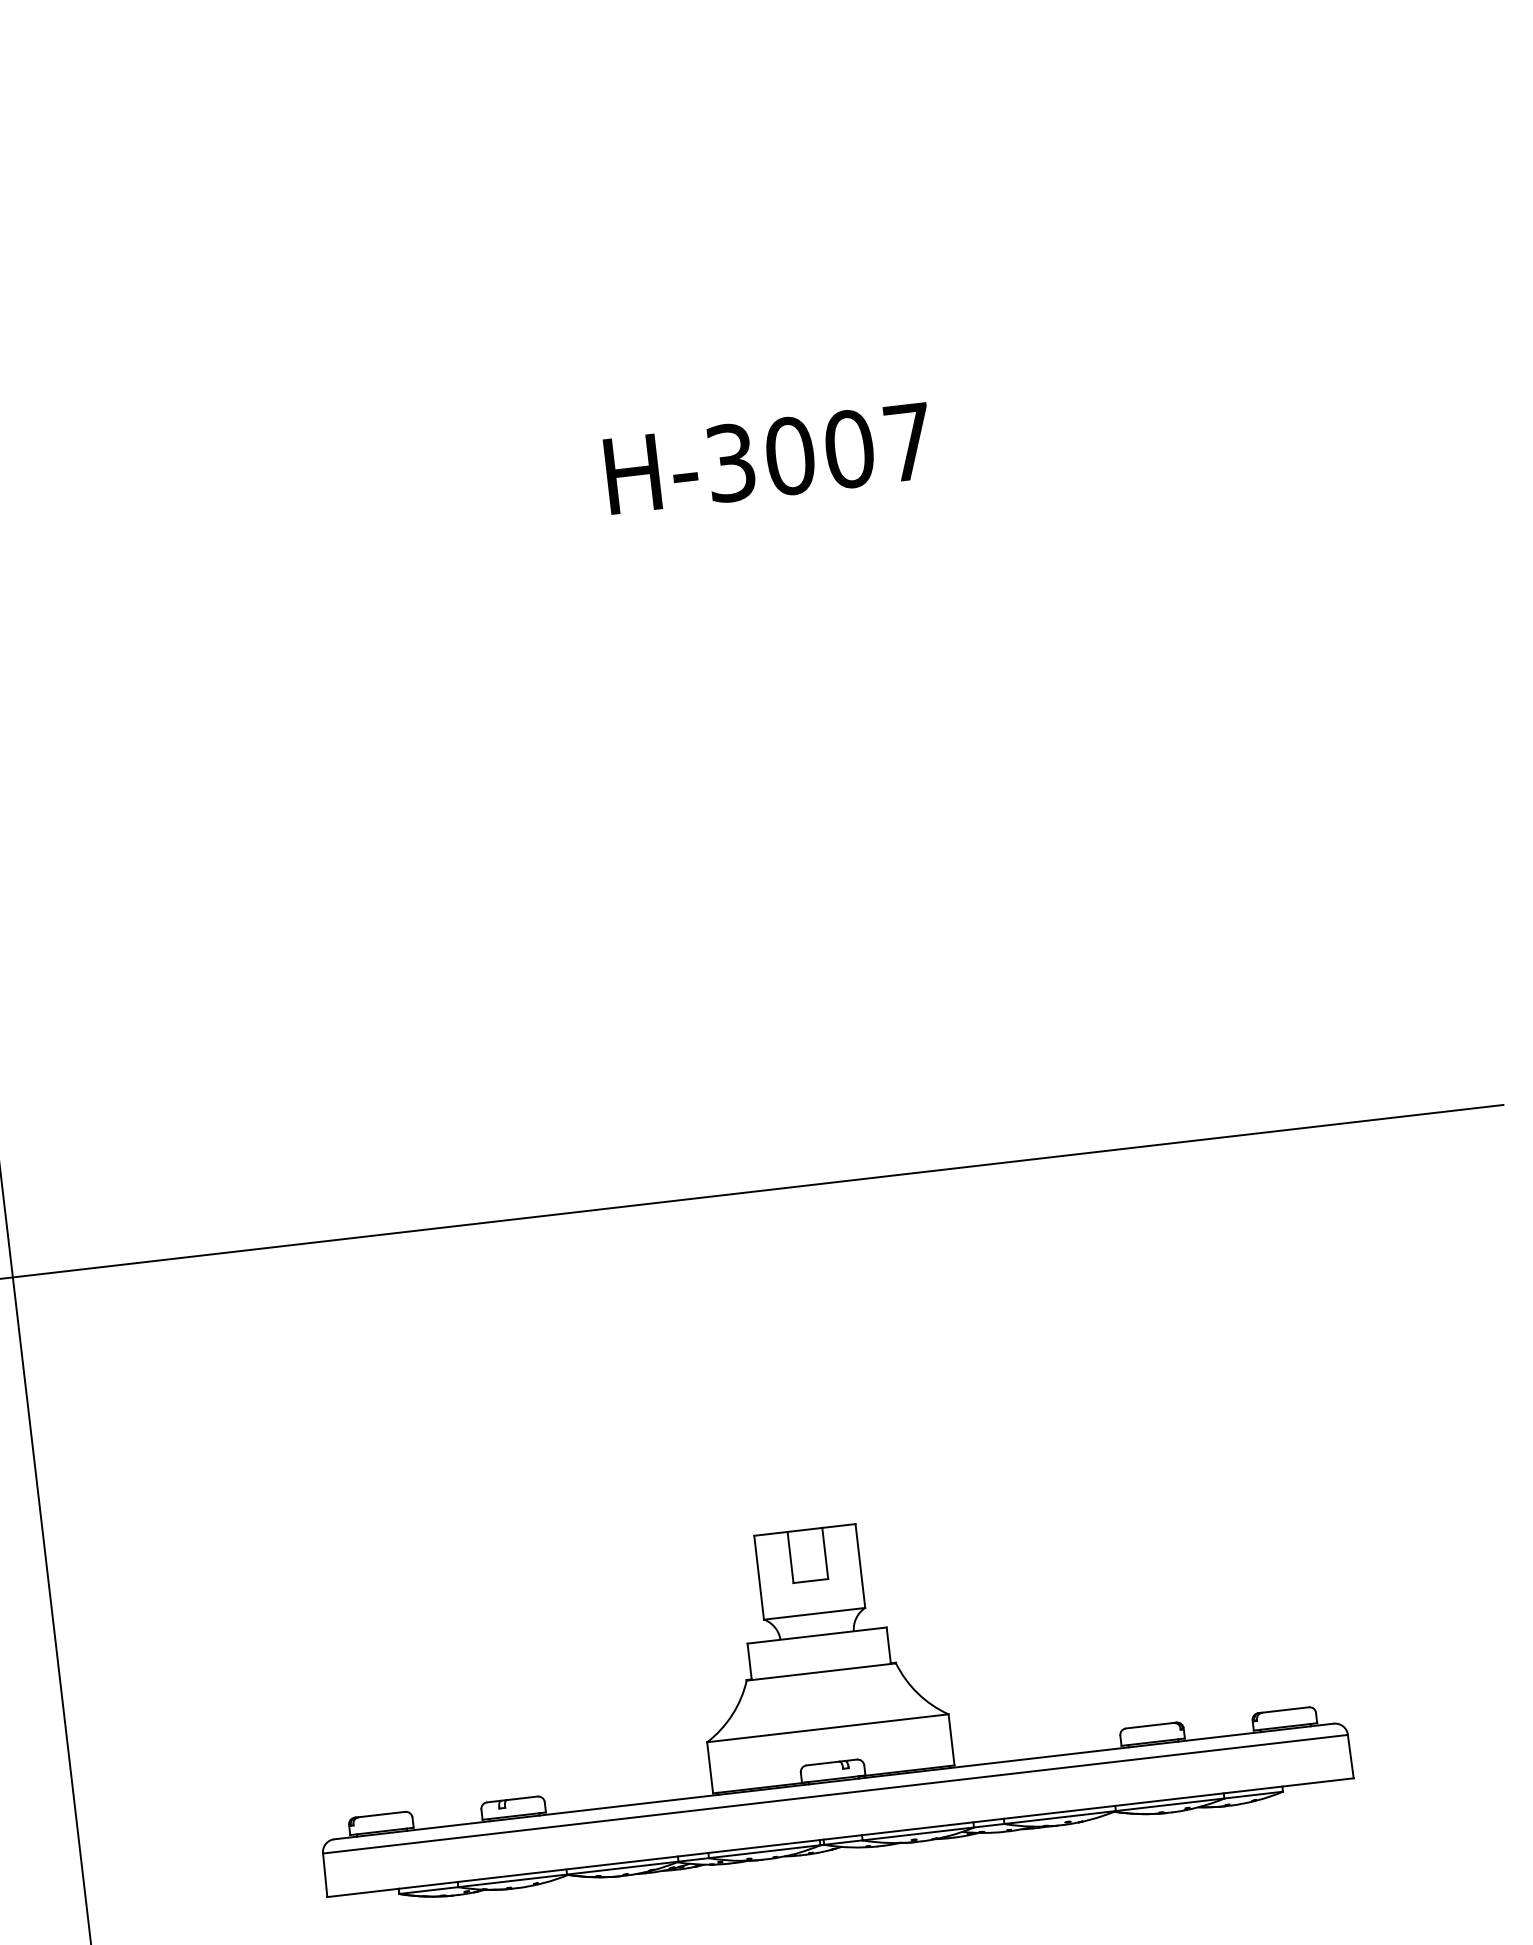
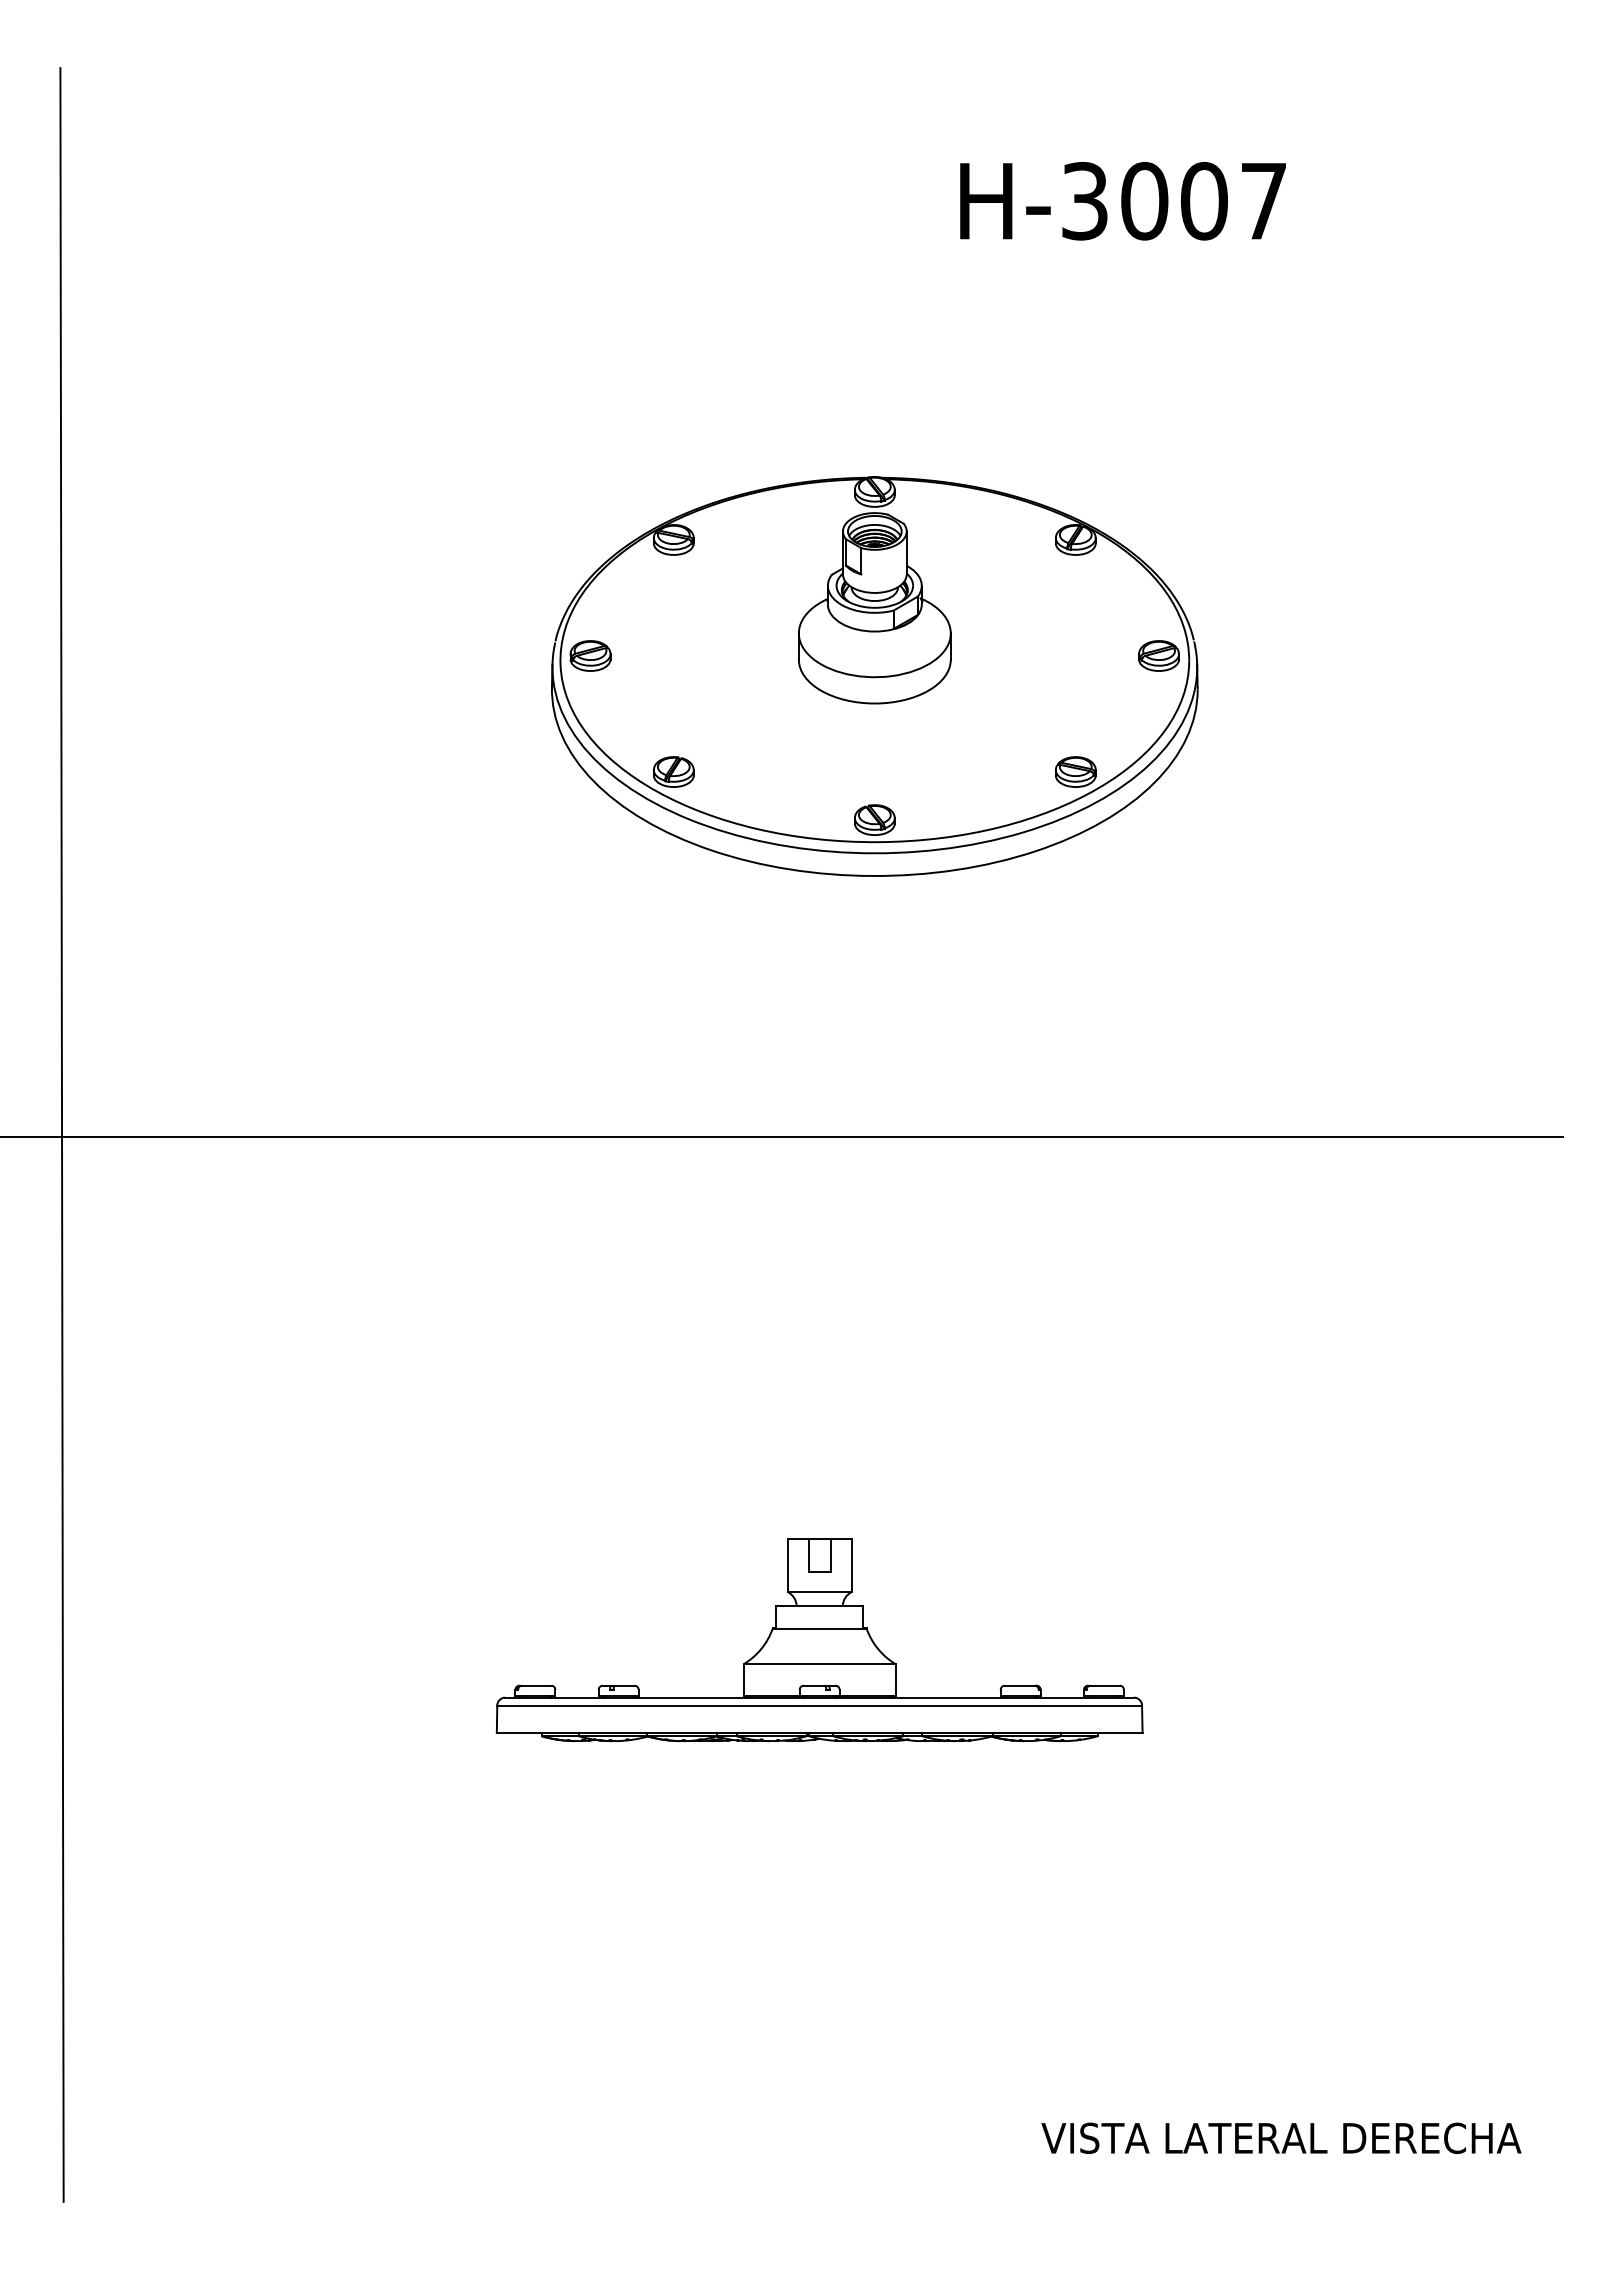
text: (768, 458) -> (1122, 201), moved
part: (767, 726) -> (874, 676), added
part: (823, 1690) -> (819, 1640), size x0.62

